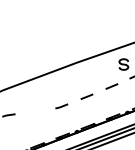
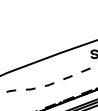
line: (35, 111) -> (30, 88), added

